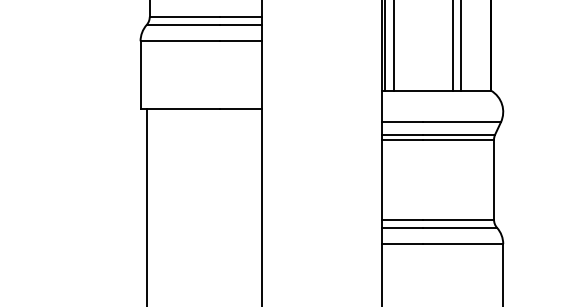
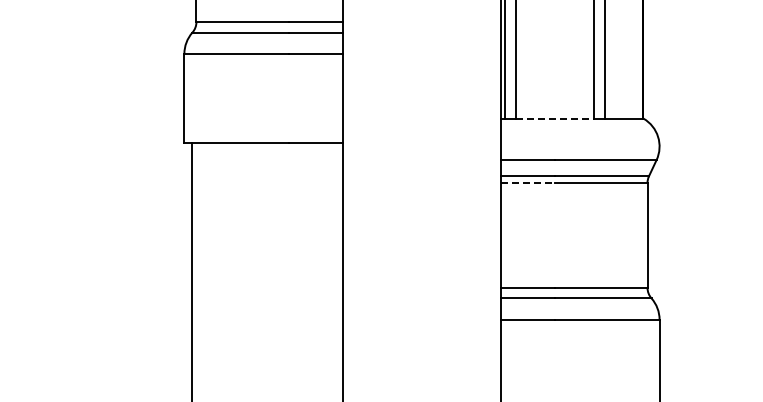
line: (423, 90) -> (554, 118), solid -> dashed
line: (402, 140) -> (527, 183), solid -> dashed

